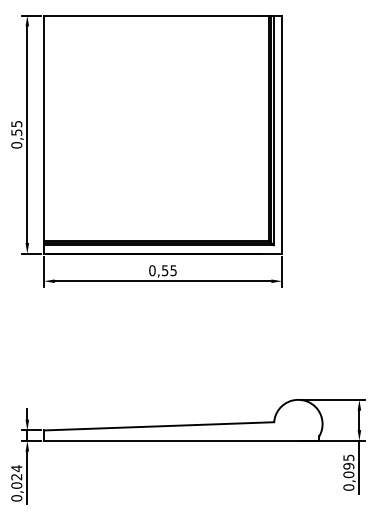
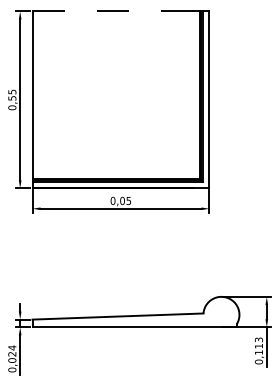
line: (152, 15) -> (113, 11), solid -> dashed
text: (164, 270) -> (122, 200), 0,55 -> 0,05
text: (348, 466) -> (258, 346), 0,095 -> 0,113

